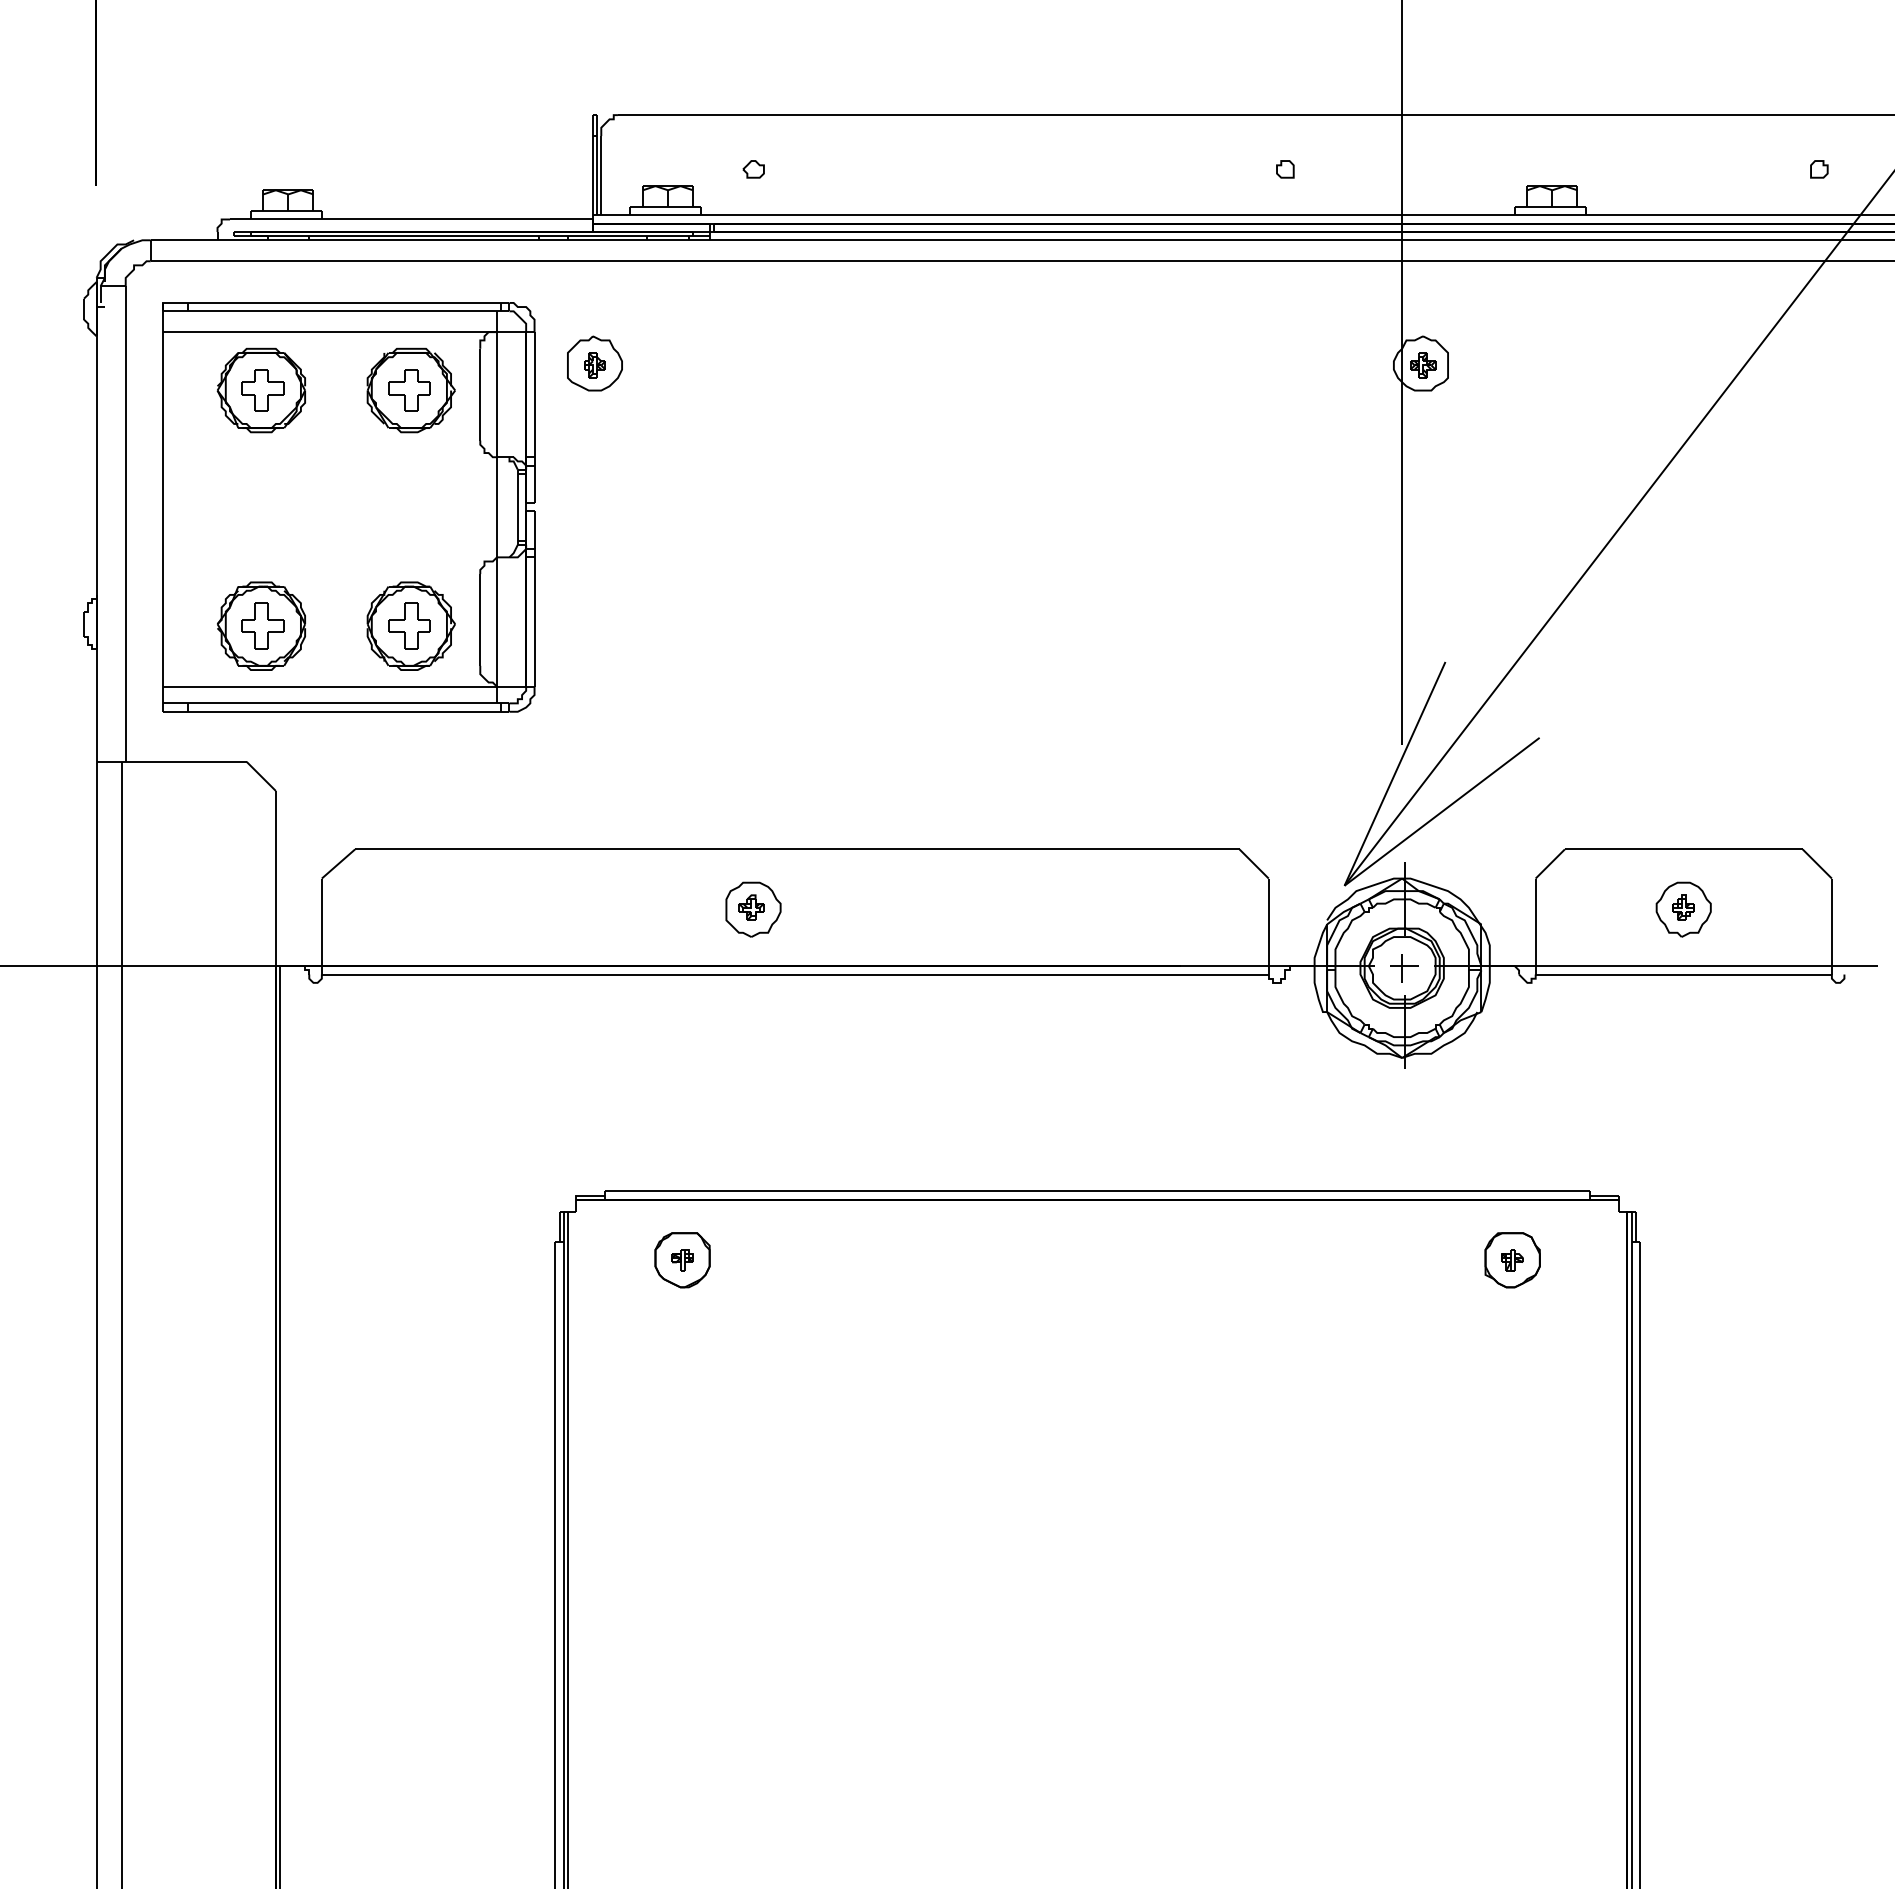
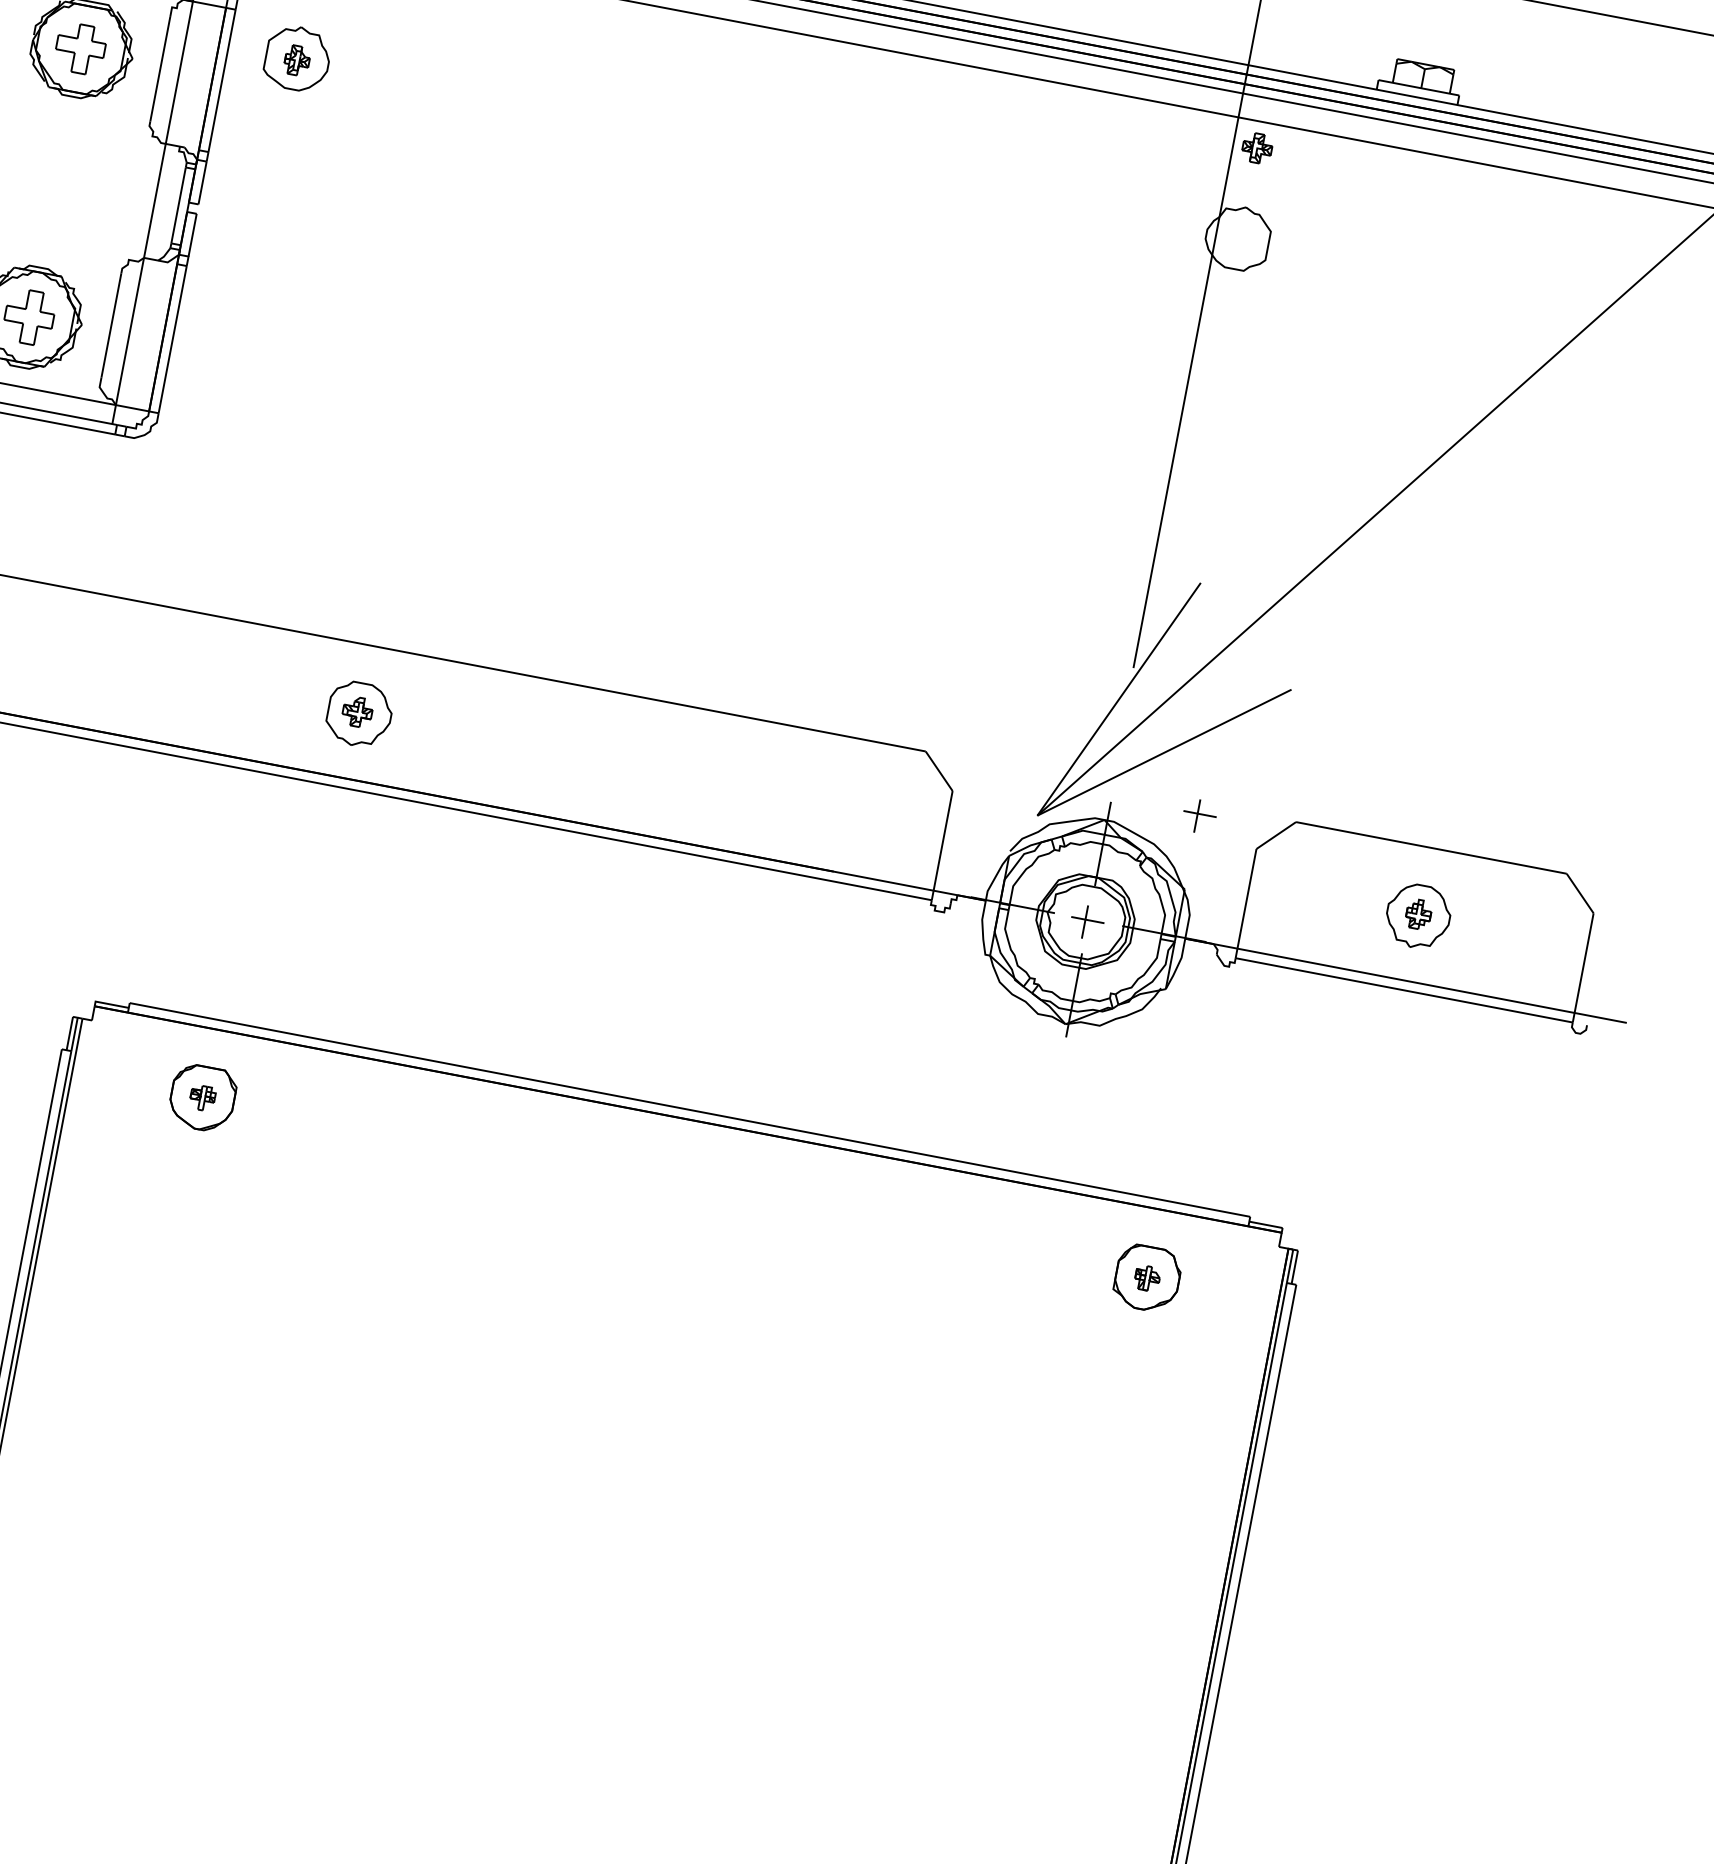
part: (1423, 365) -> (1257, 148), moved
part: (1482, 860) -> (1199, 816), added

